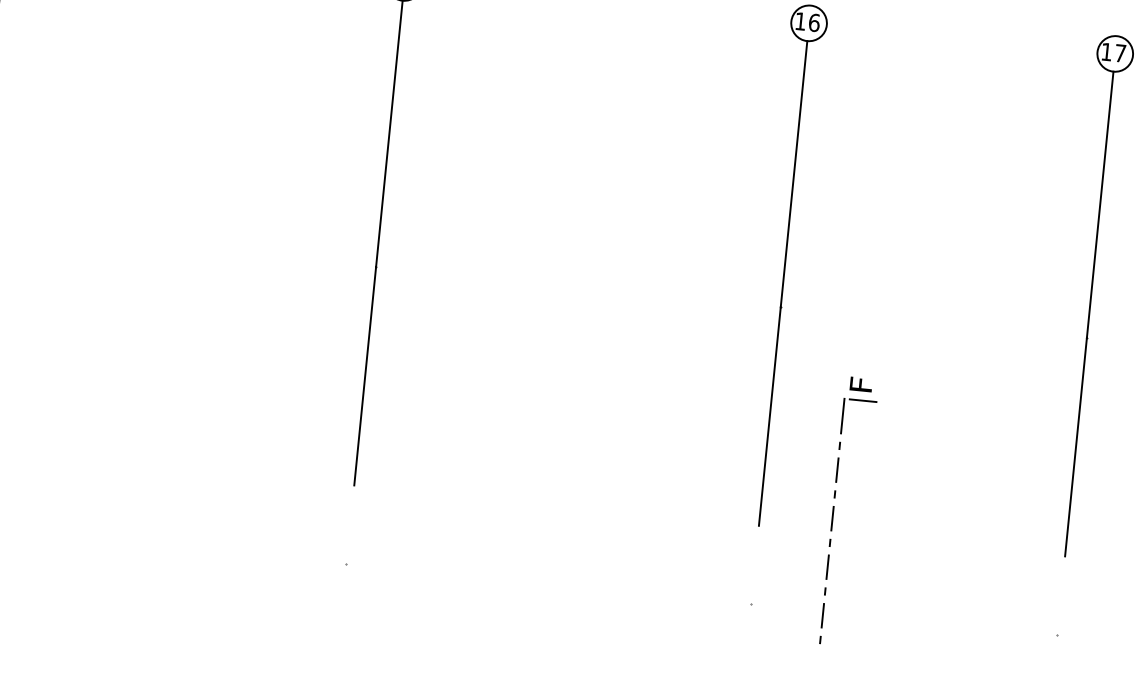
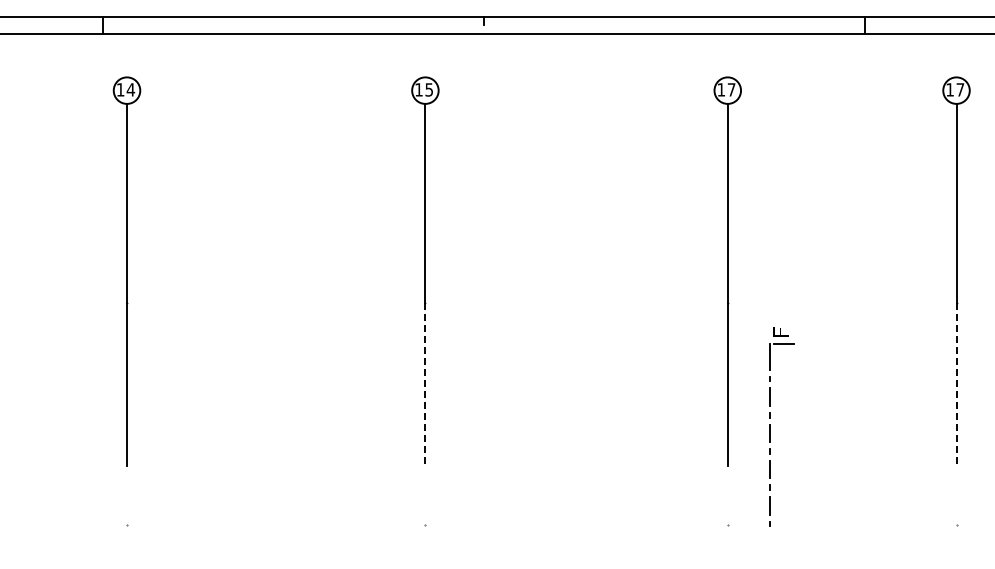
text: (814, 22) -> (731, 89), 16 -> 17
line: (365, 376) -> (425, 384), solid -> dashed
line: (1075, 447) -> (956, 384), solid -> dashed
part: (834, 509) -> (770, 426), moved

